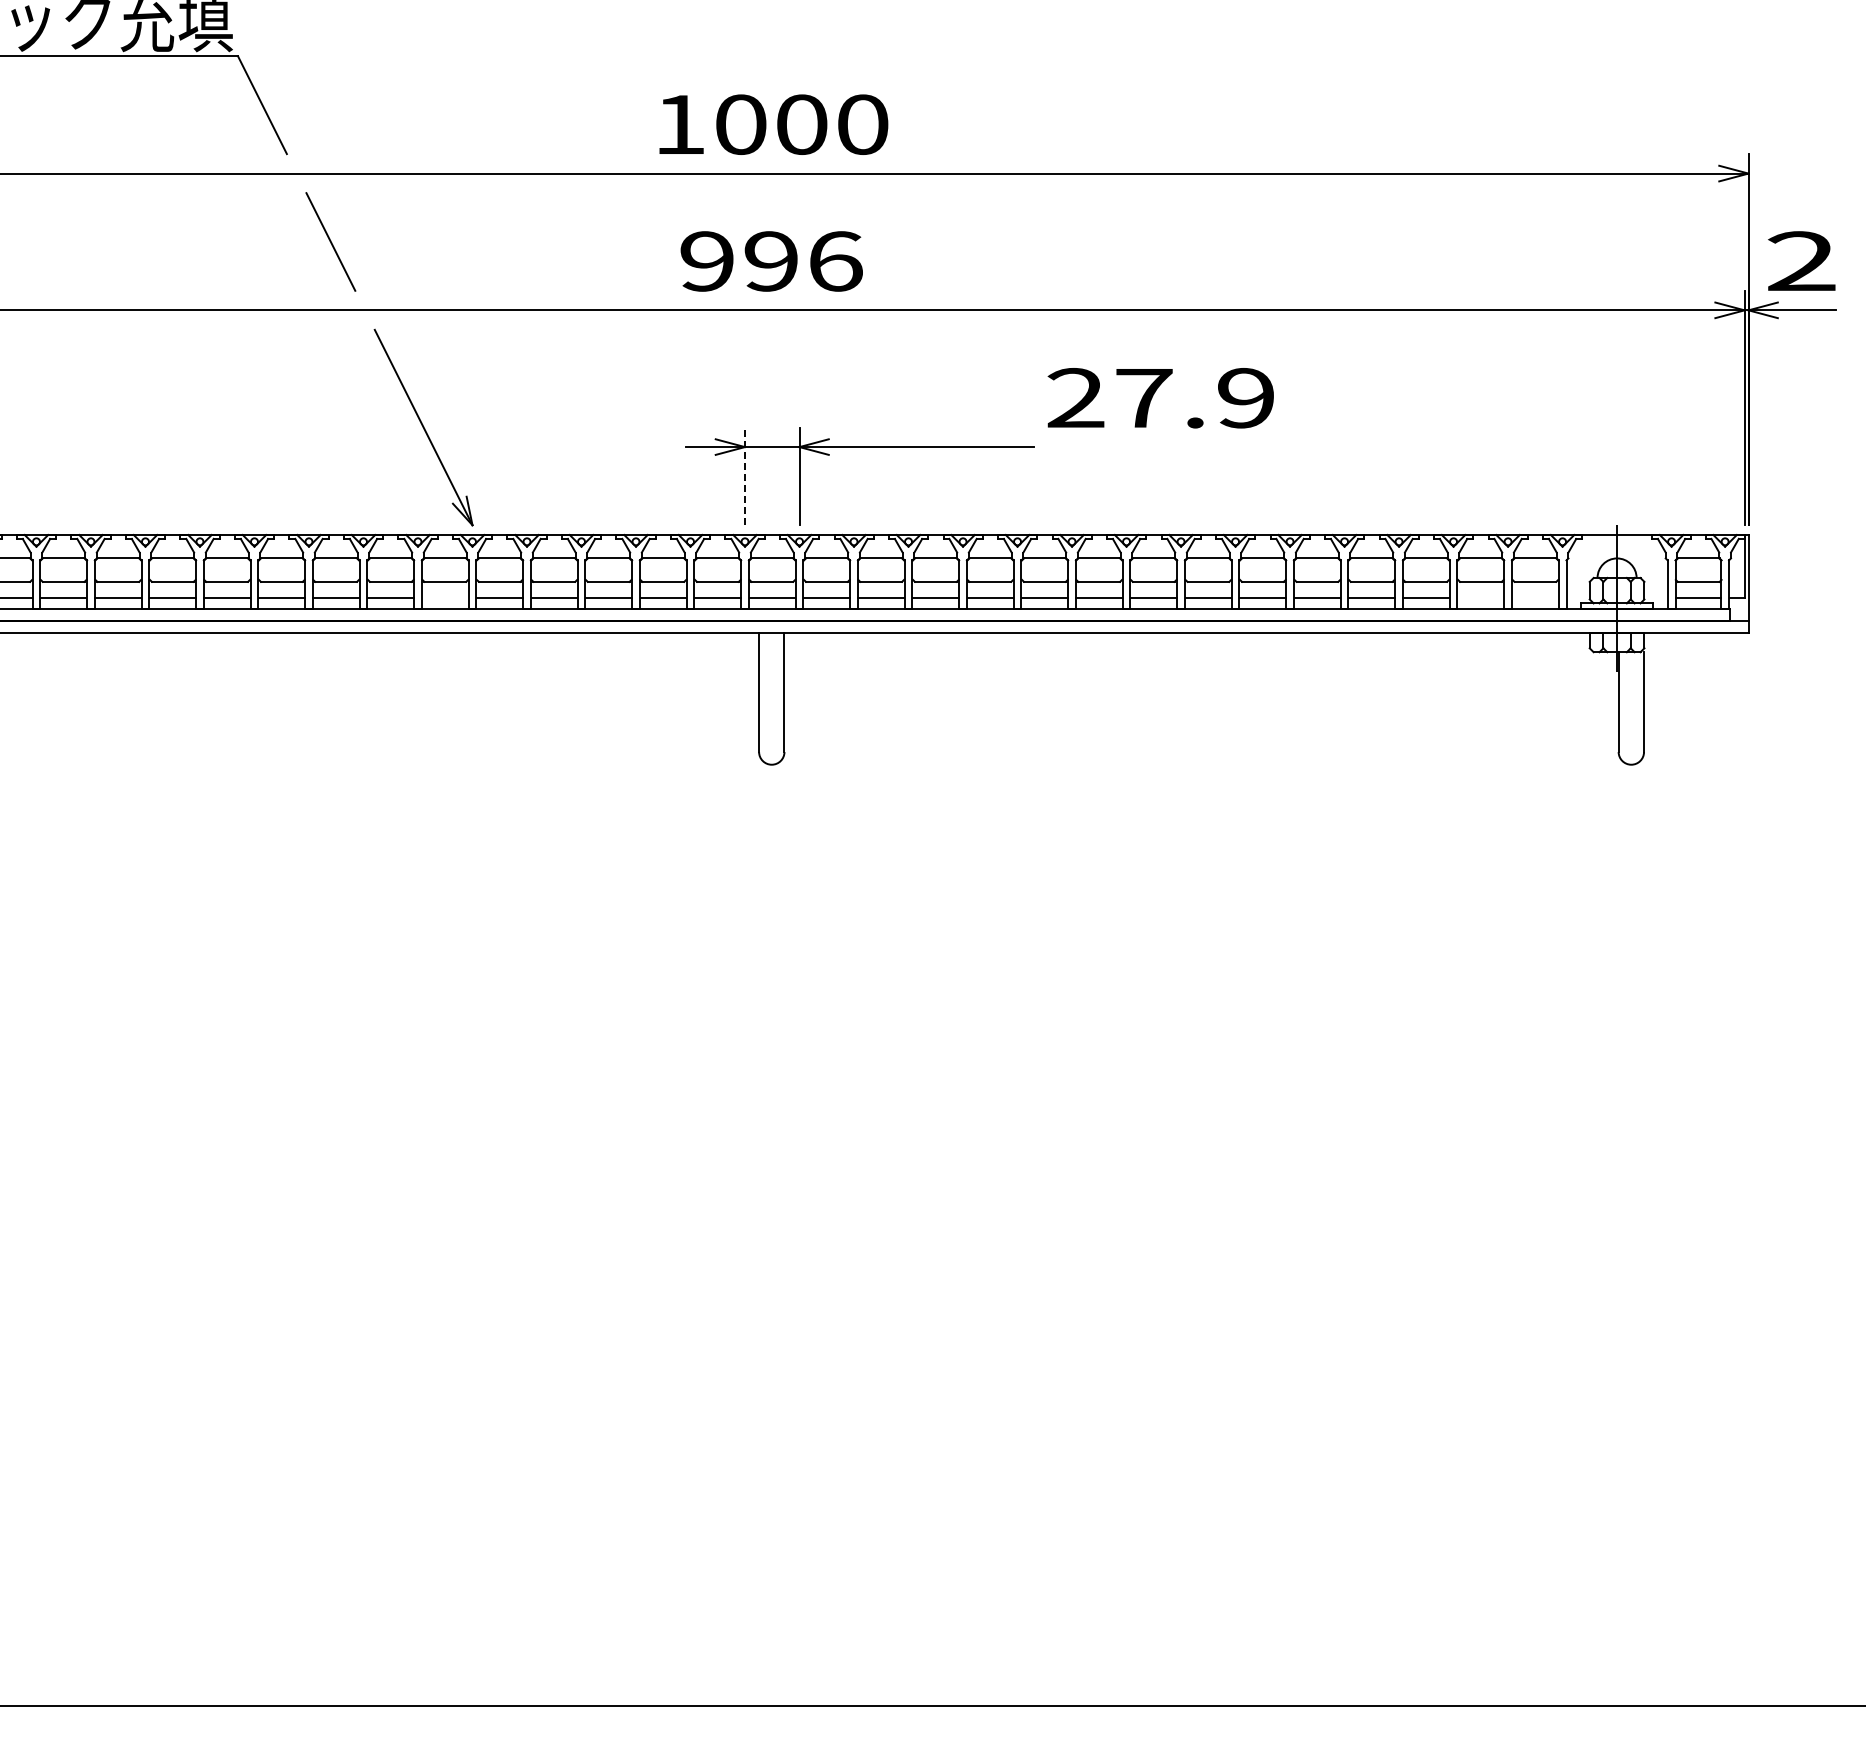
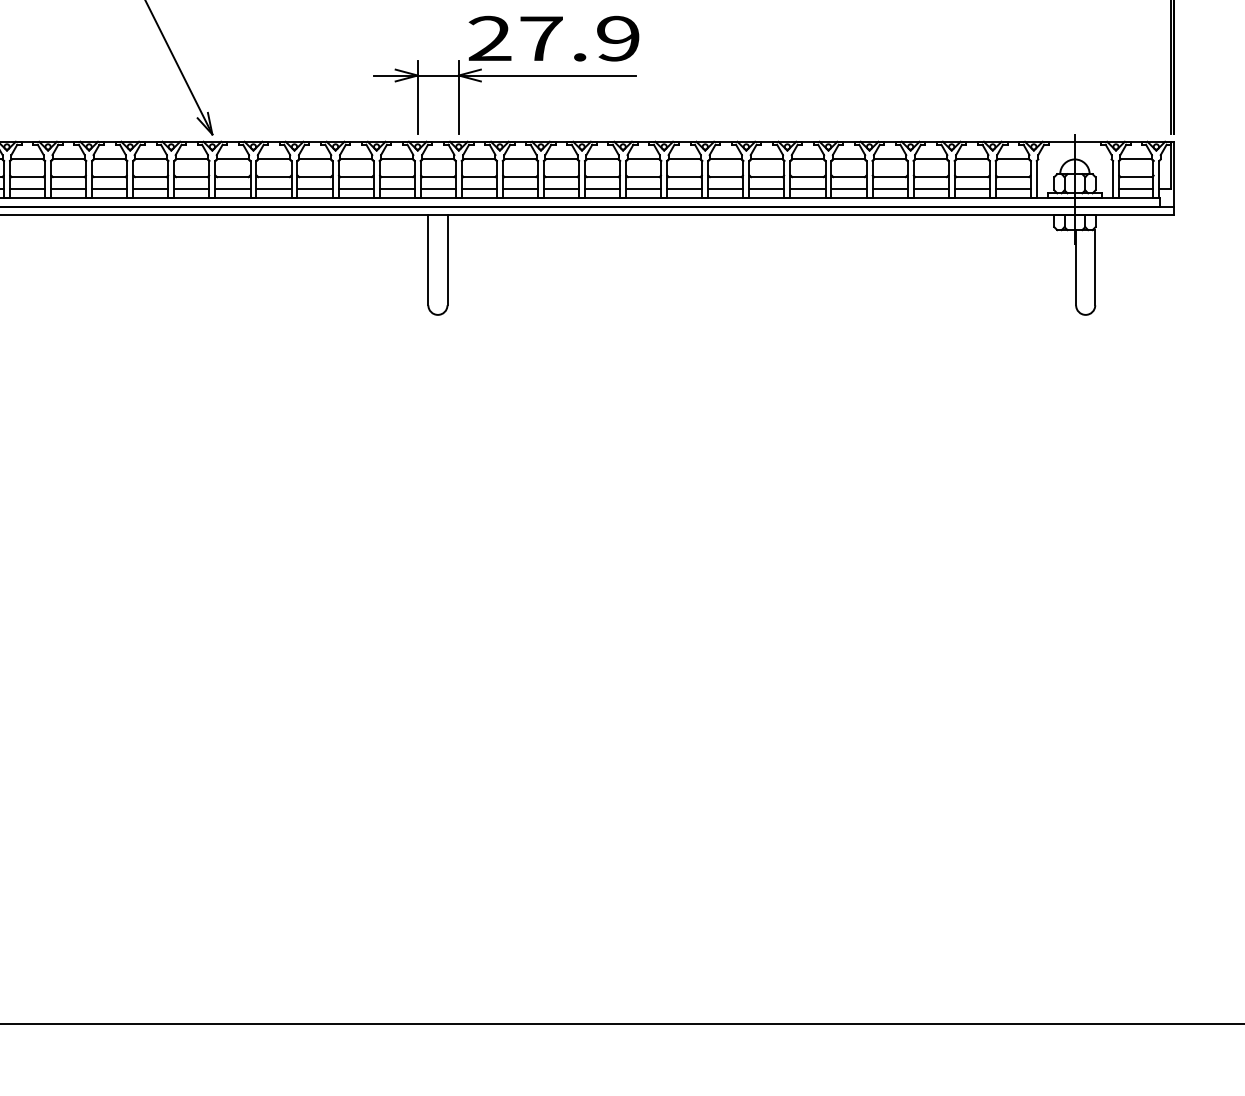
text: (1160, 398) -> (553, 38), moved
line: (745, 476) -> (418, 97), dashed -> solid
line: (445, 597) -> (192, 188), added
line: (1480, 597) -> (972, 188), added
line: (1535, 597) -> (1013, 188), added

